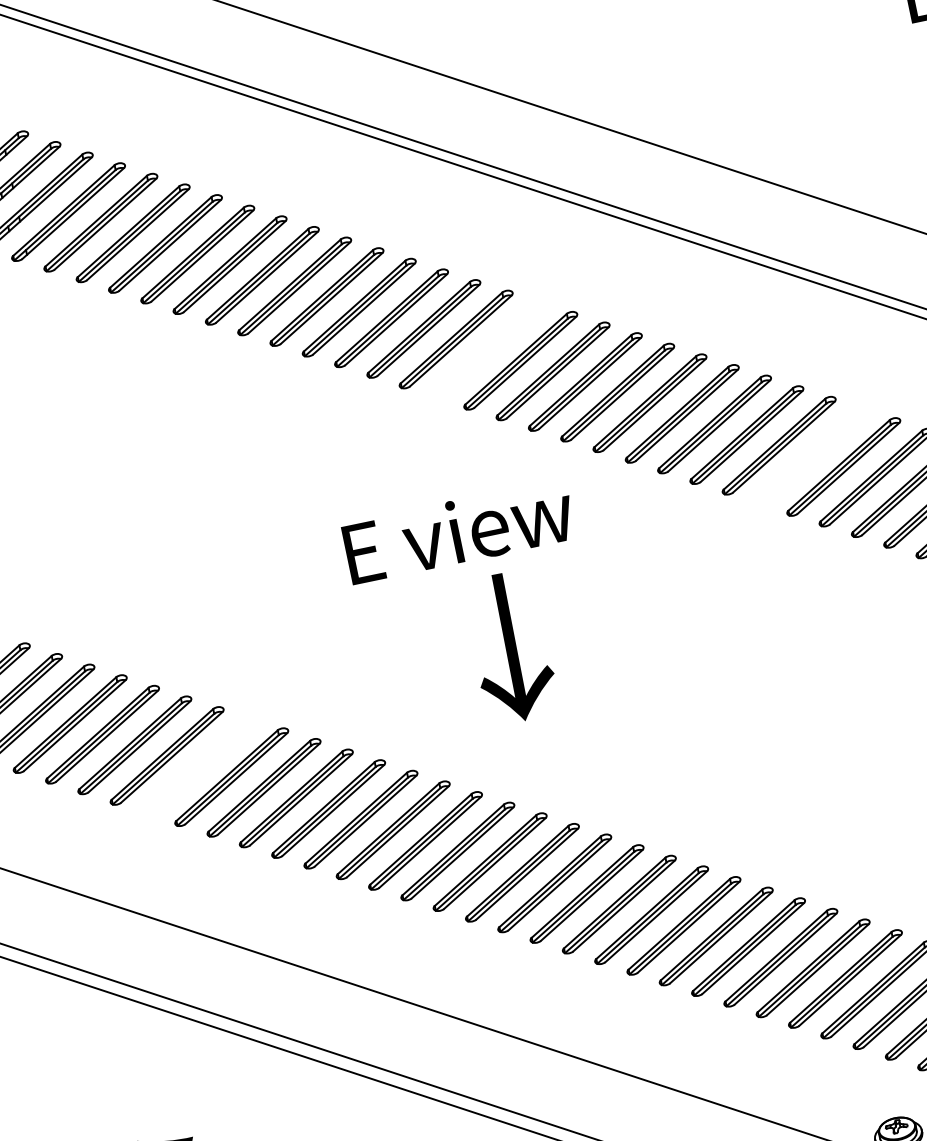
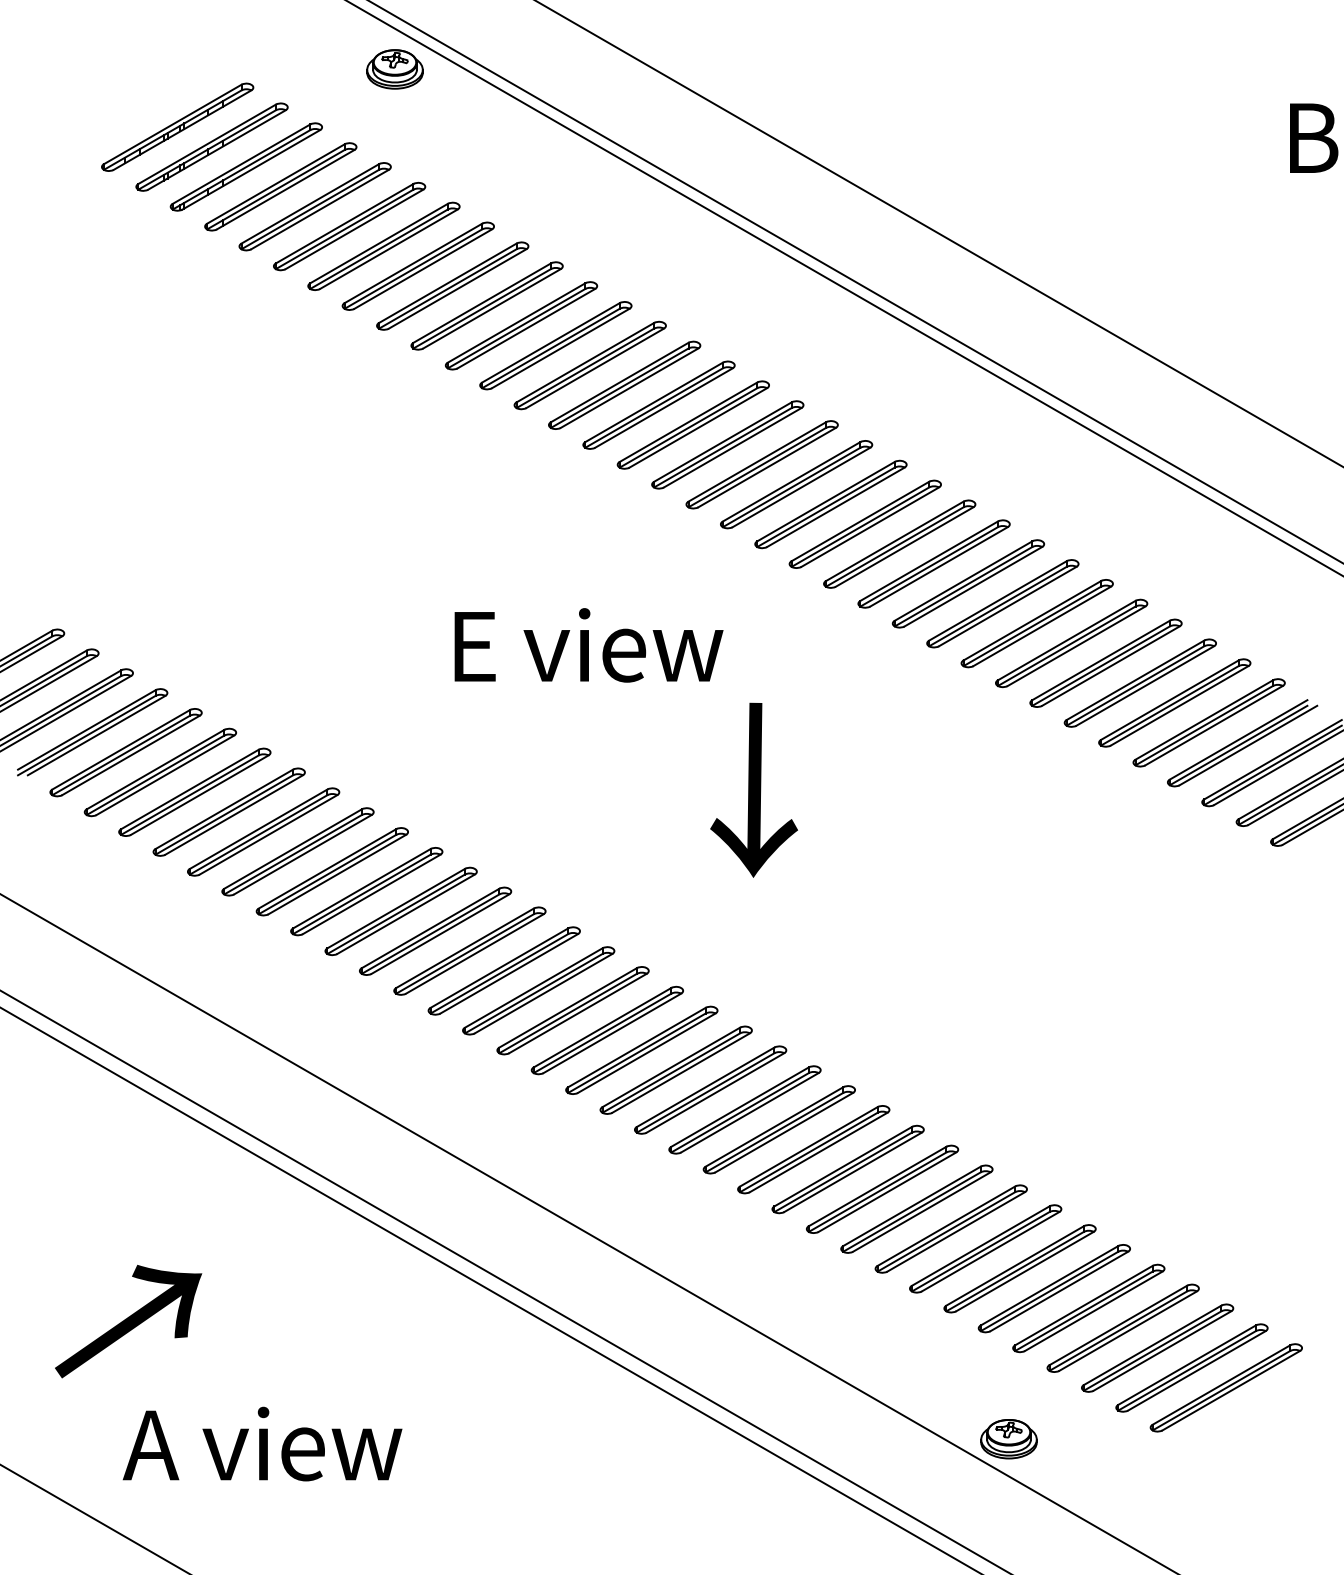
part: (143, 93) -> (394, 69), added
part: (488, 349) -> (727, 444), added
part: (811, 456) -> (1071, 643), added
text: (458, 531) -> (588, 645), moved
text: (510, 647) -> (753, 789), moved
part: (198, 766) -> (297, 851), added

